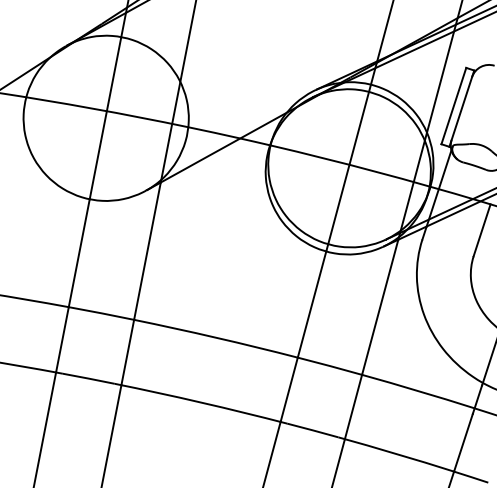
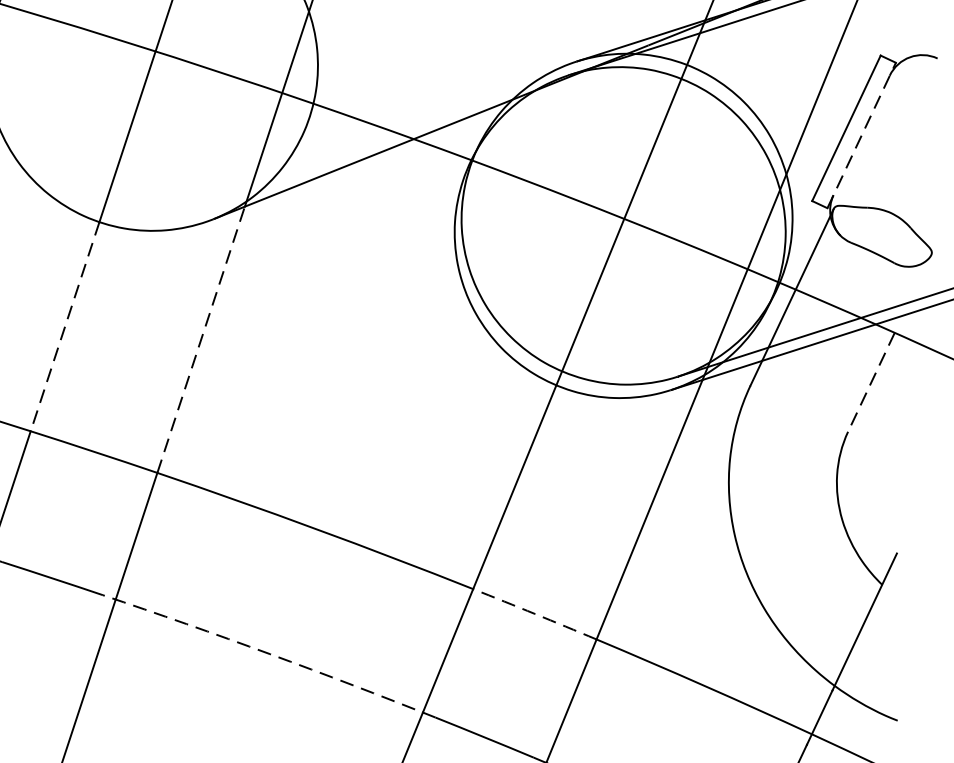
line: (462, 108) -> (863, 135), solid -> dashed
line: (481, 230) -> (870, 382), solid -> dashed
line: (147, 251) -> (201, 340), solid -> dashed
line: (79, 253) -> (65, 327), solid -> dashed
arc: (330, 366) -> (535, 614), solid -> dashed
arc: (201, 402) -> (270, 654), solid -> dashed

